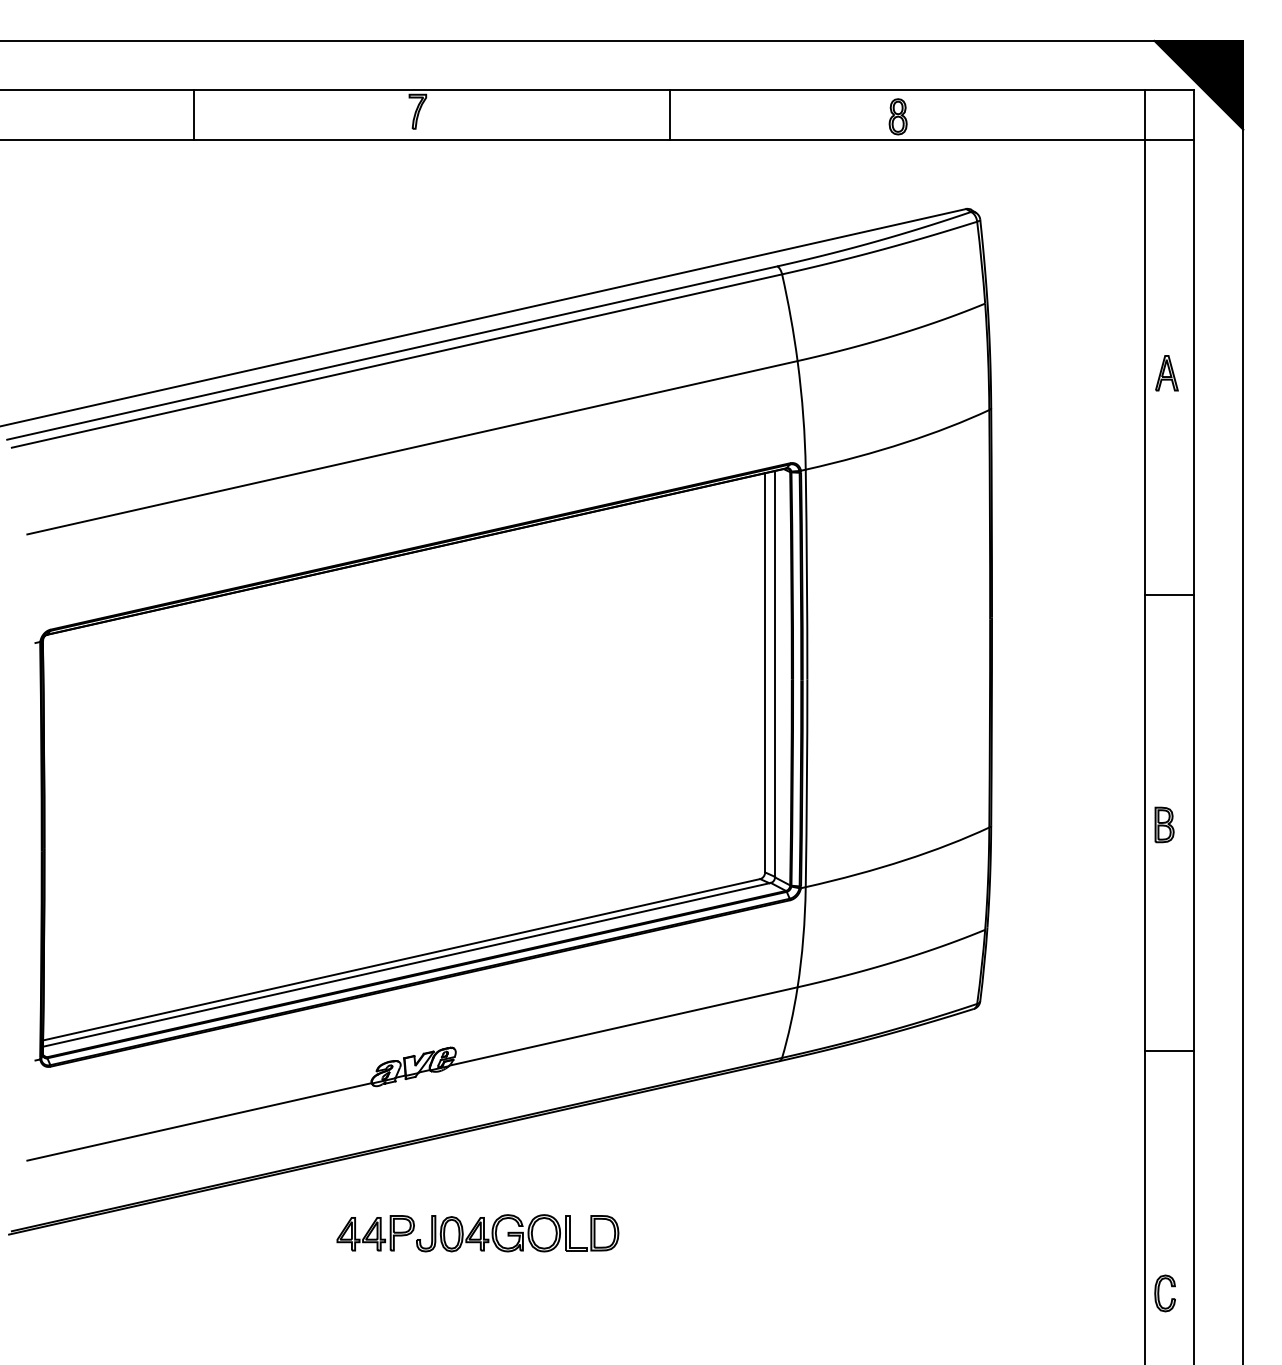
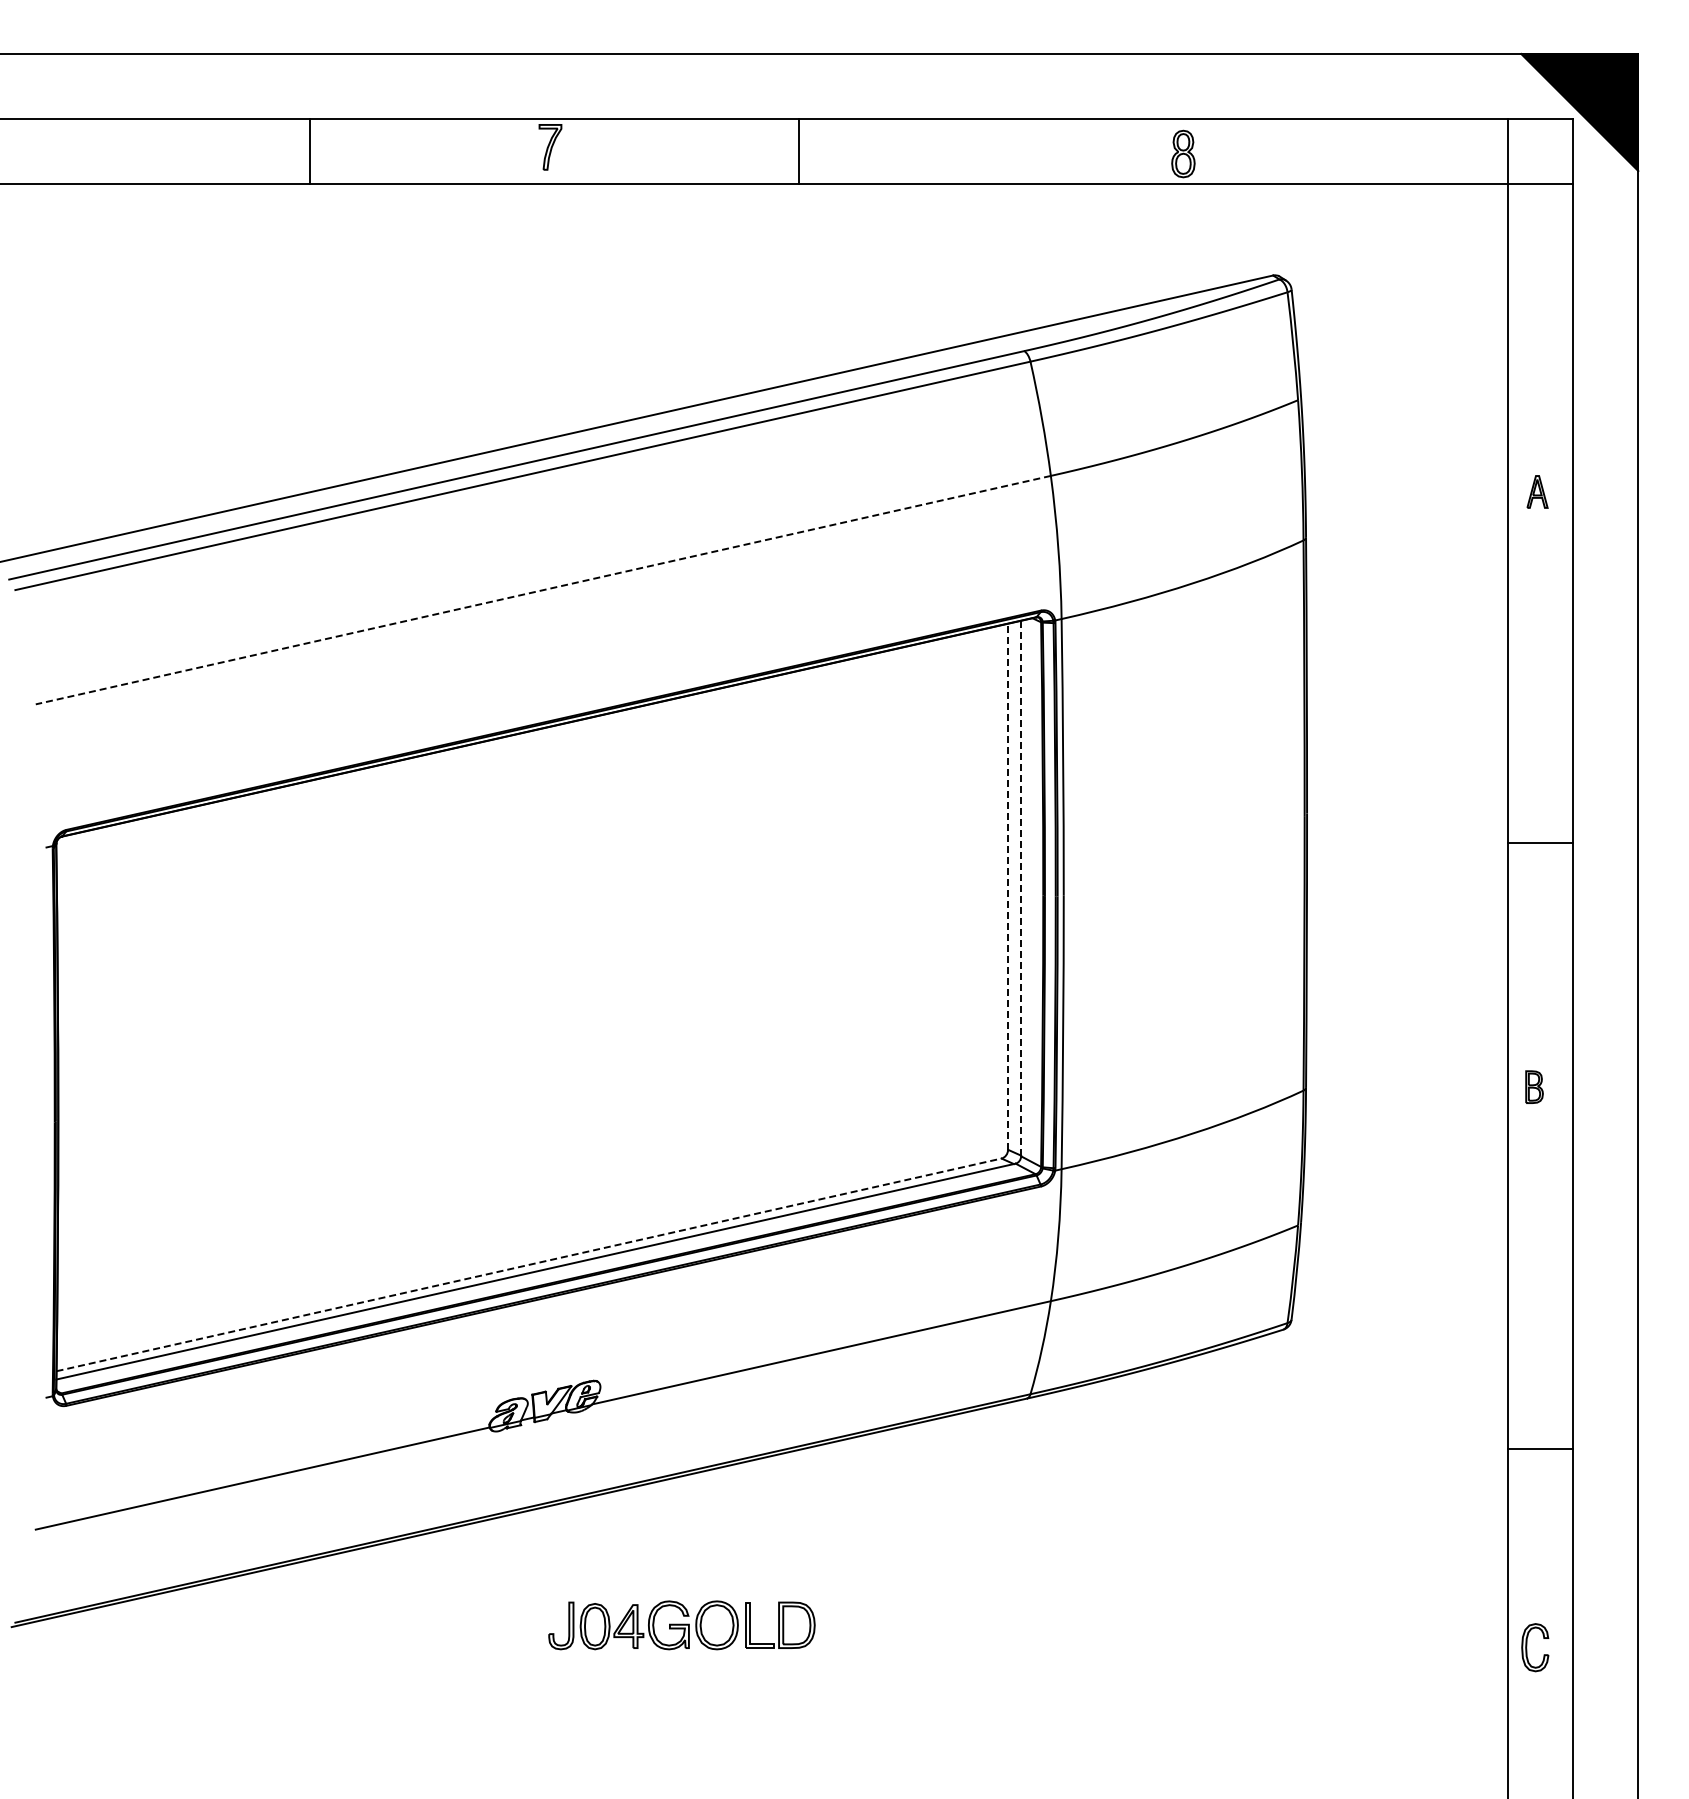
line: (194, 114) -> (309, 151), moved
line: (669, 114) -> (799, 151), moved
part: (1166, 372) -> (1537, 491), size x0.7
line: (411, 448) -> (542, 590), solid -> dashed
line: (1169, 595) -> (1540, 842), moved
line: (765, 672) -> (1008, 886), solid -> dashed
line: (775, 674) -> (1021, 888), solid -> dashed
part: (1164, 824) -> (1534, 1086), size x0.7
line: (401, 959) -> (529, 1264), solid -> dashed
line: (1169, 1051) -> (1540, 1449), moved
part: (375, 1232) -> (494, 1624), removed
part: (1159, 1293) -> (1527, 1647), moved

